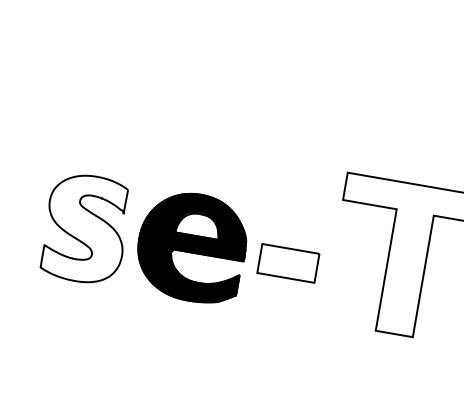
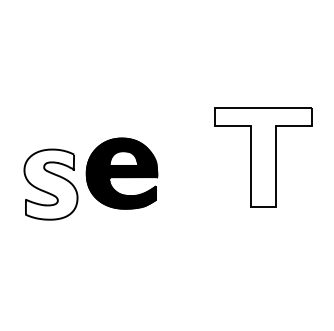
part: (85, 228) -> (50, 184), moved
part: (288, 263) -> (186, 173), removed

